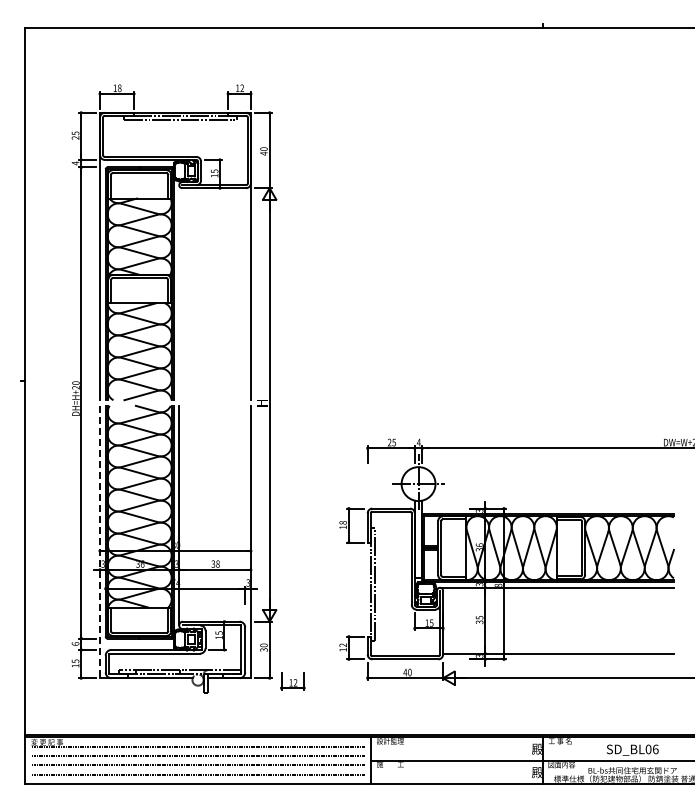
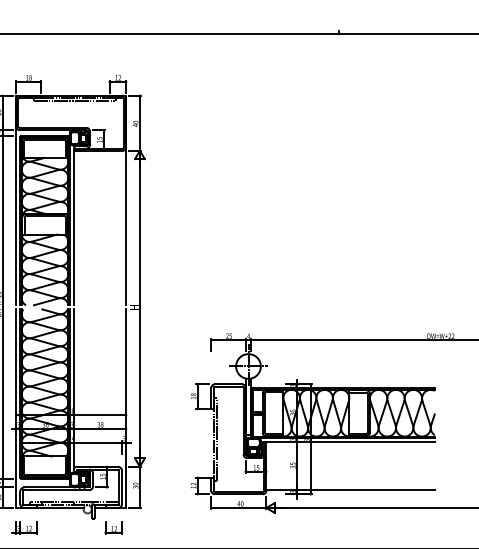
line: (179, 292) -> (74, 226), added
line: (100, 542) -> (16, 409), dashed -> solid
part: (292, 681) -> (113, 527), moved
part: (111, 705) -> (24, 527), added

